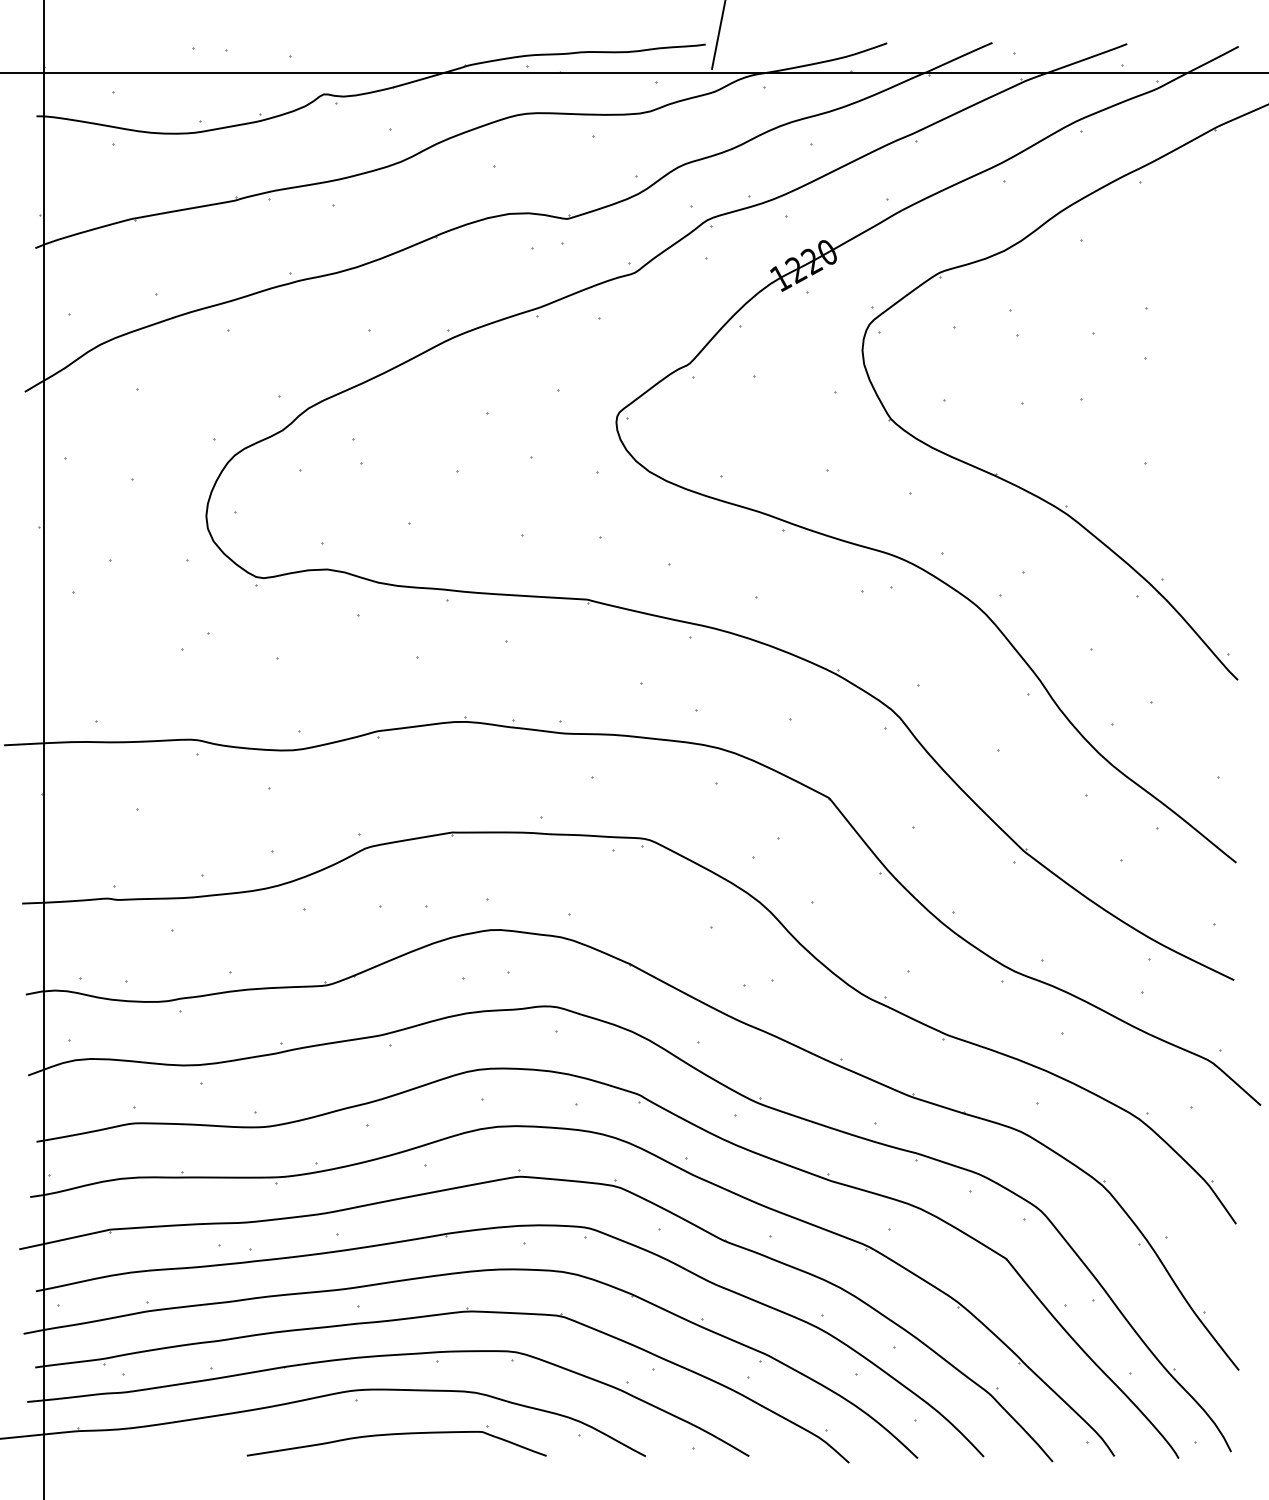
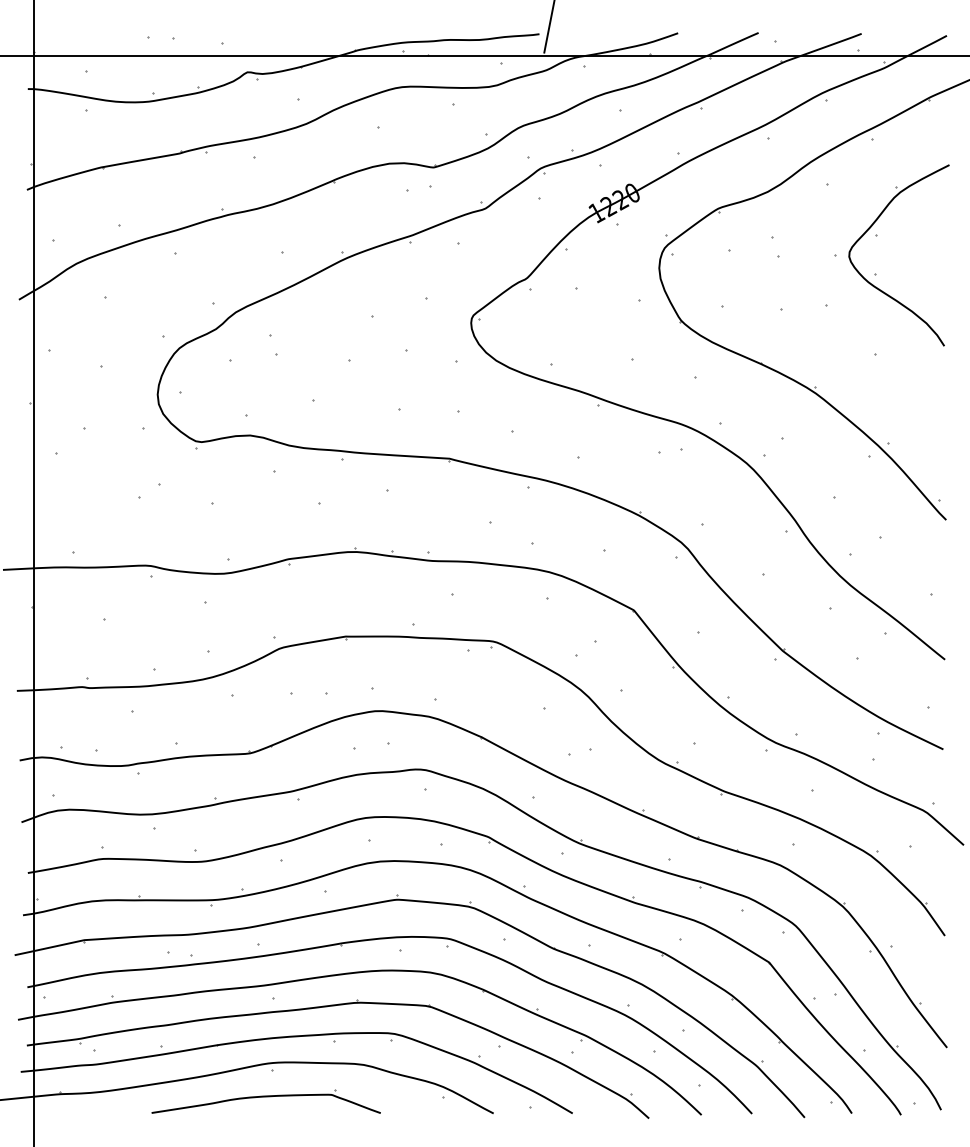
part: (1146, 374) -> (876, 286), added
part: (395, 1440) -> (265, 1101), moved

